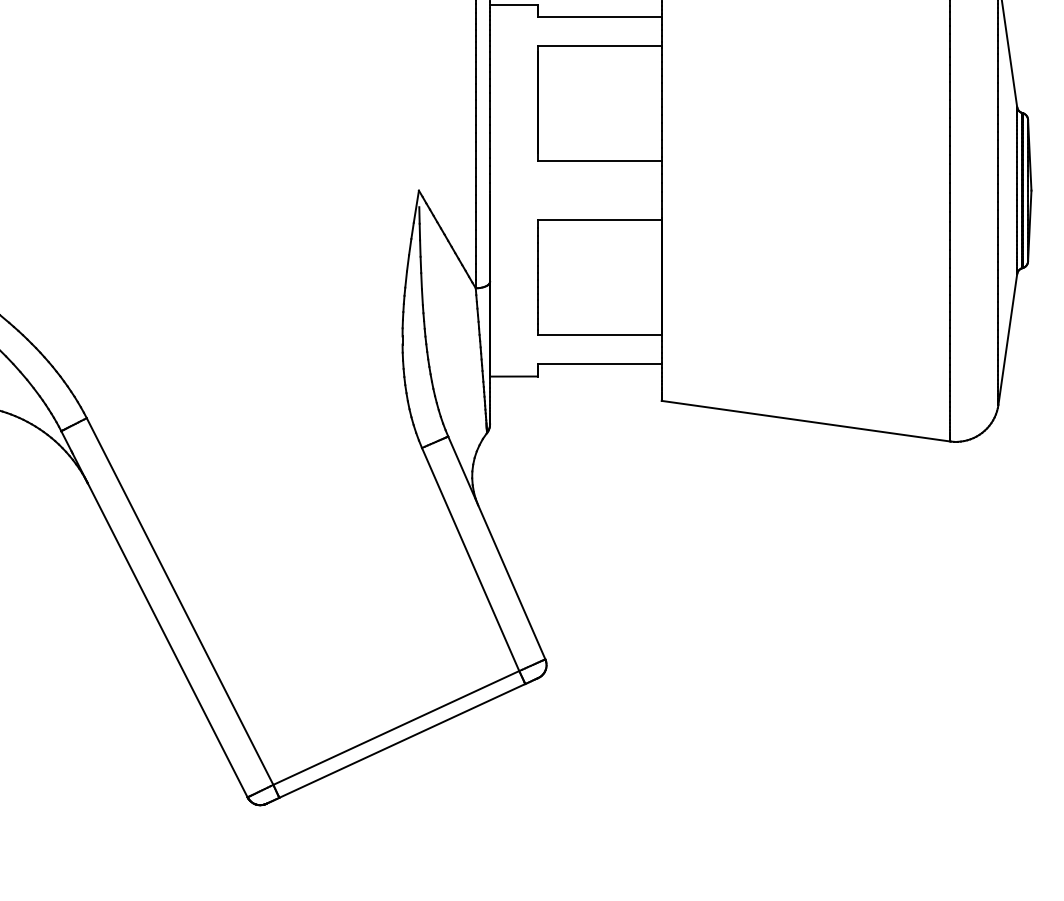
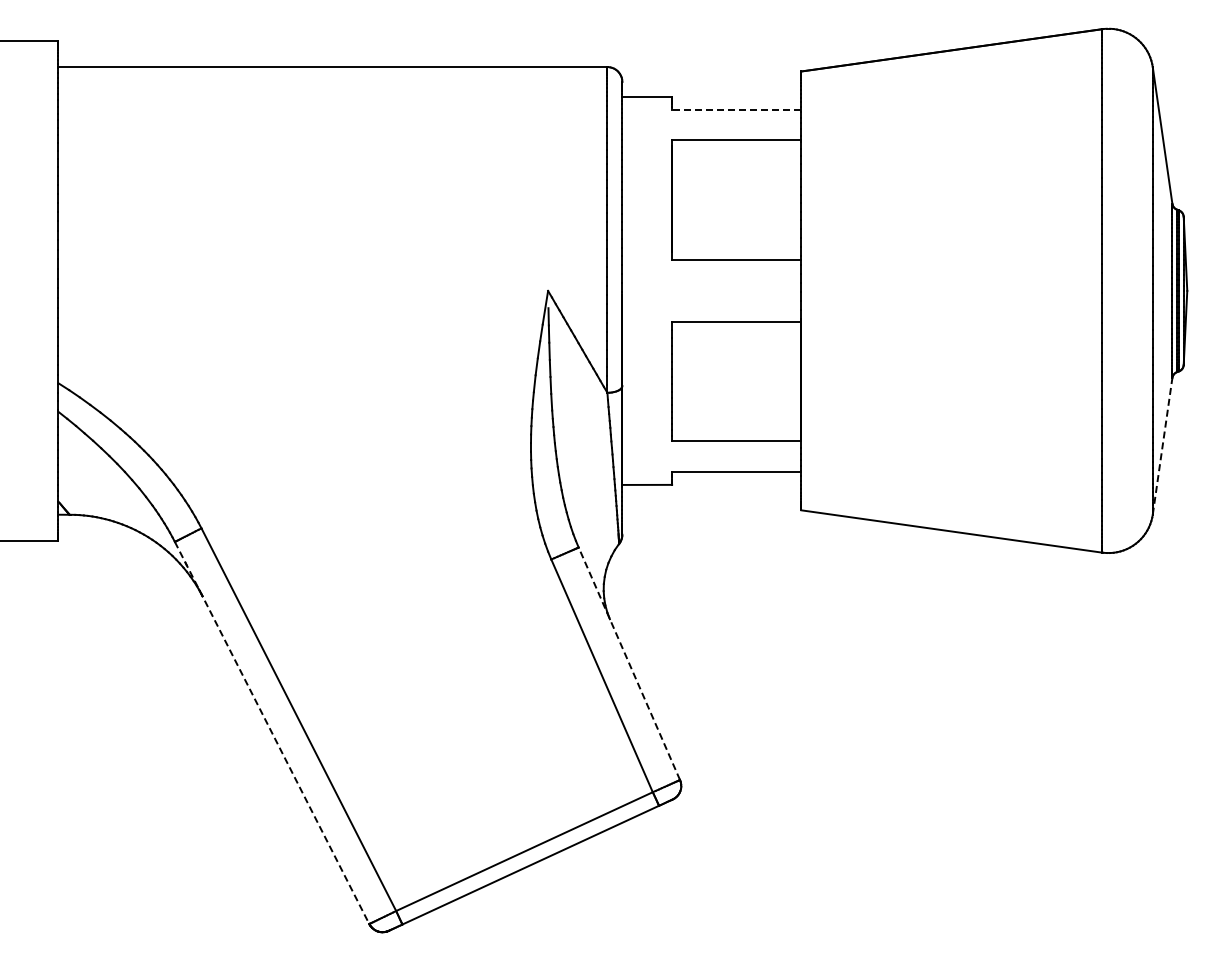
line: (599, 16) -> (736, 109), solid -> dashed
line: (1007, 338) -> (1162, 445), solid -> dashed
line: (496, 547) -> (629, 663), solid -> dashed
line: (154, 614) -> (272, 733), solid -> dashed

